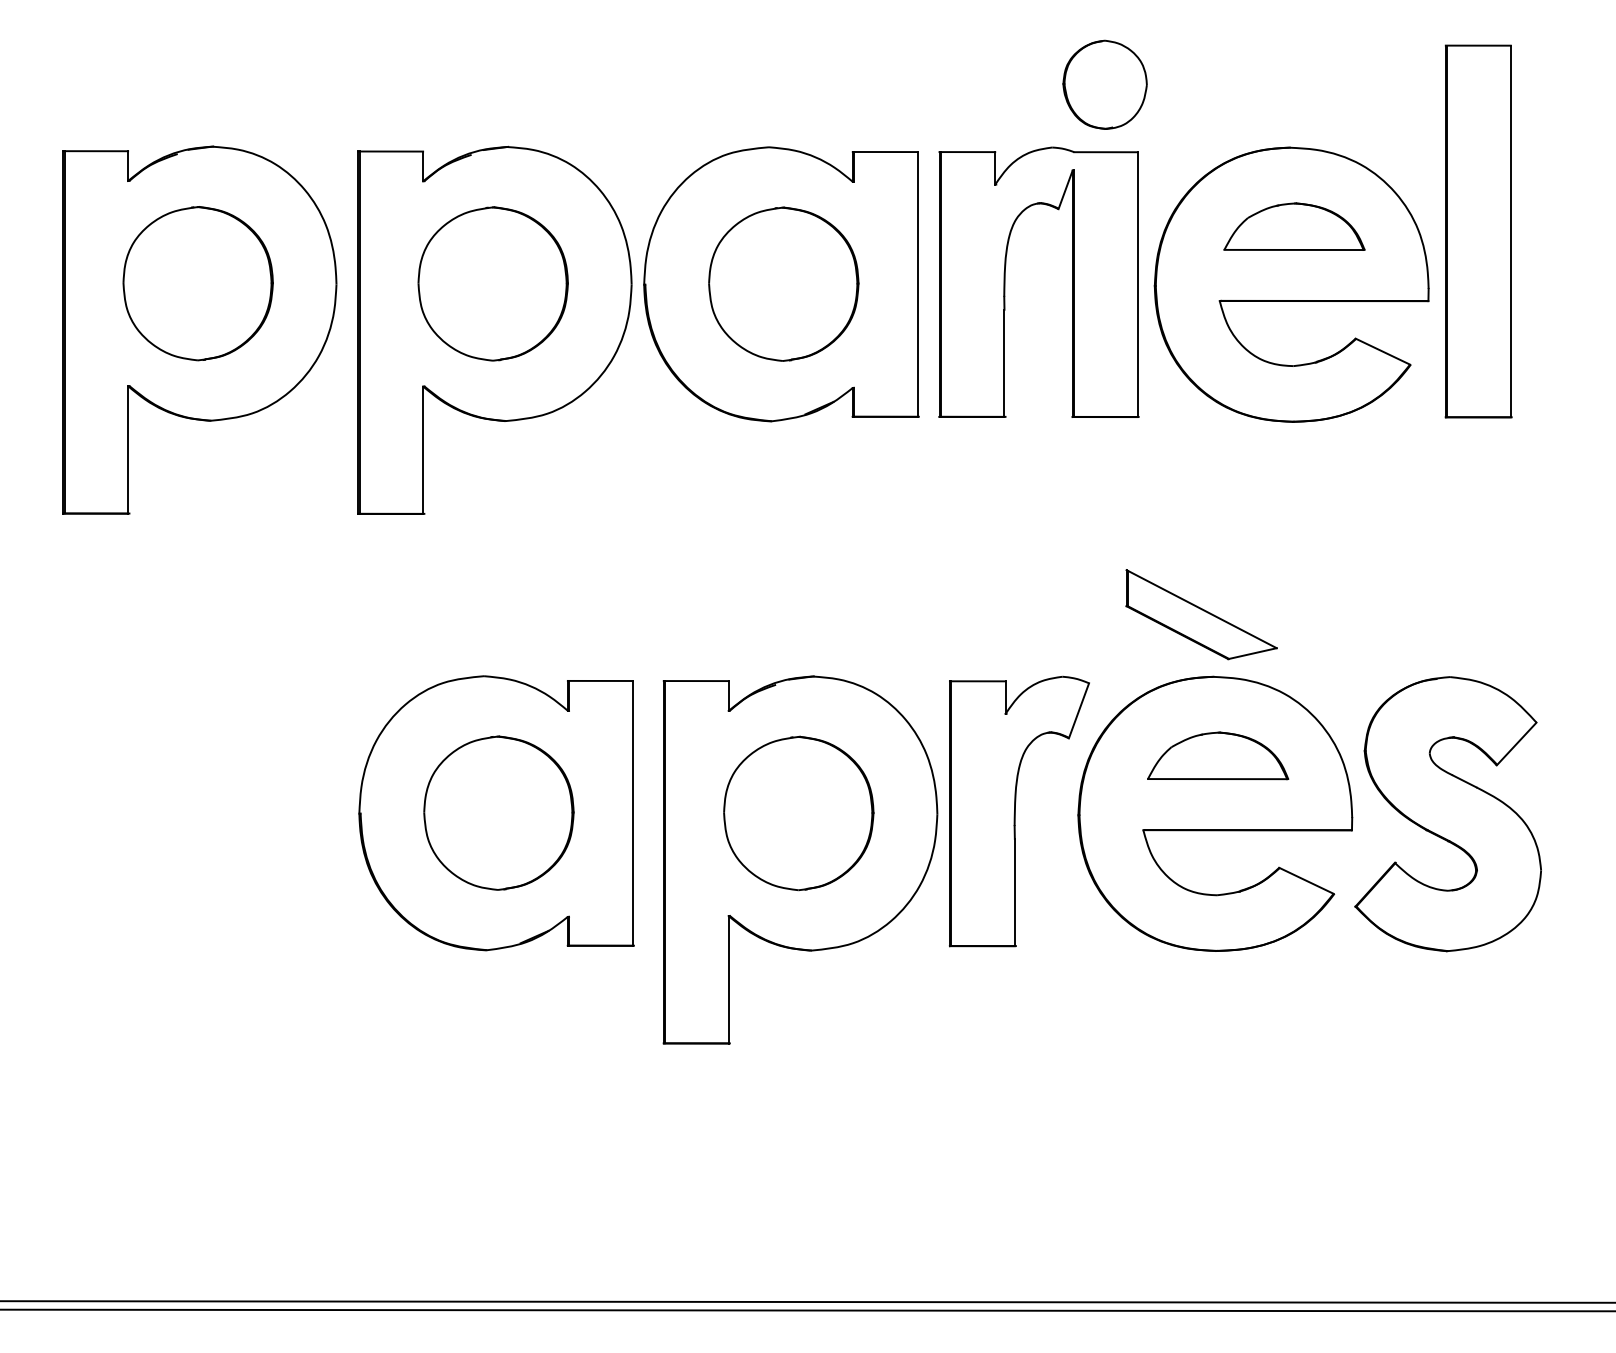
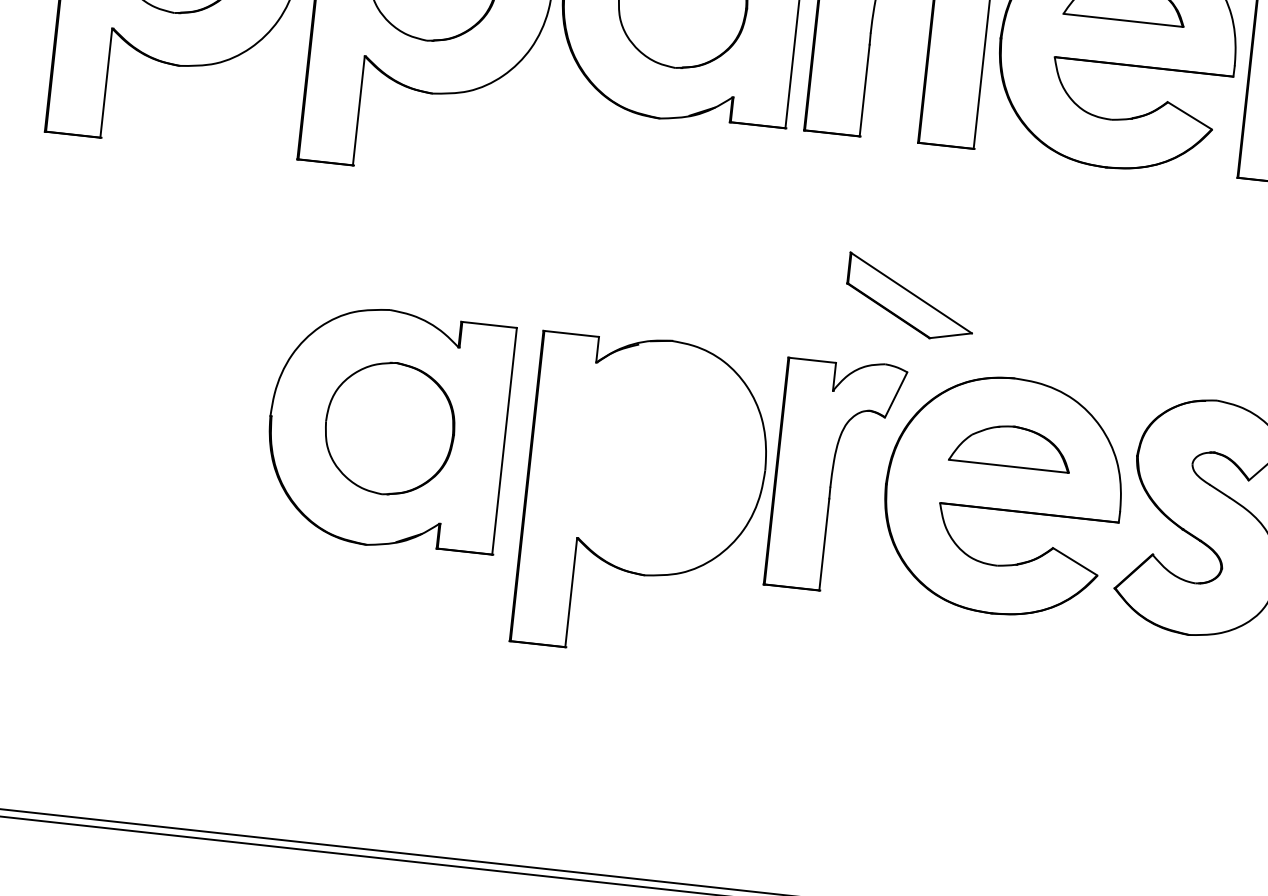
part: (1201, 614) -> (910, 297), moved
part: (798, 813) -> (646, 456), removed

